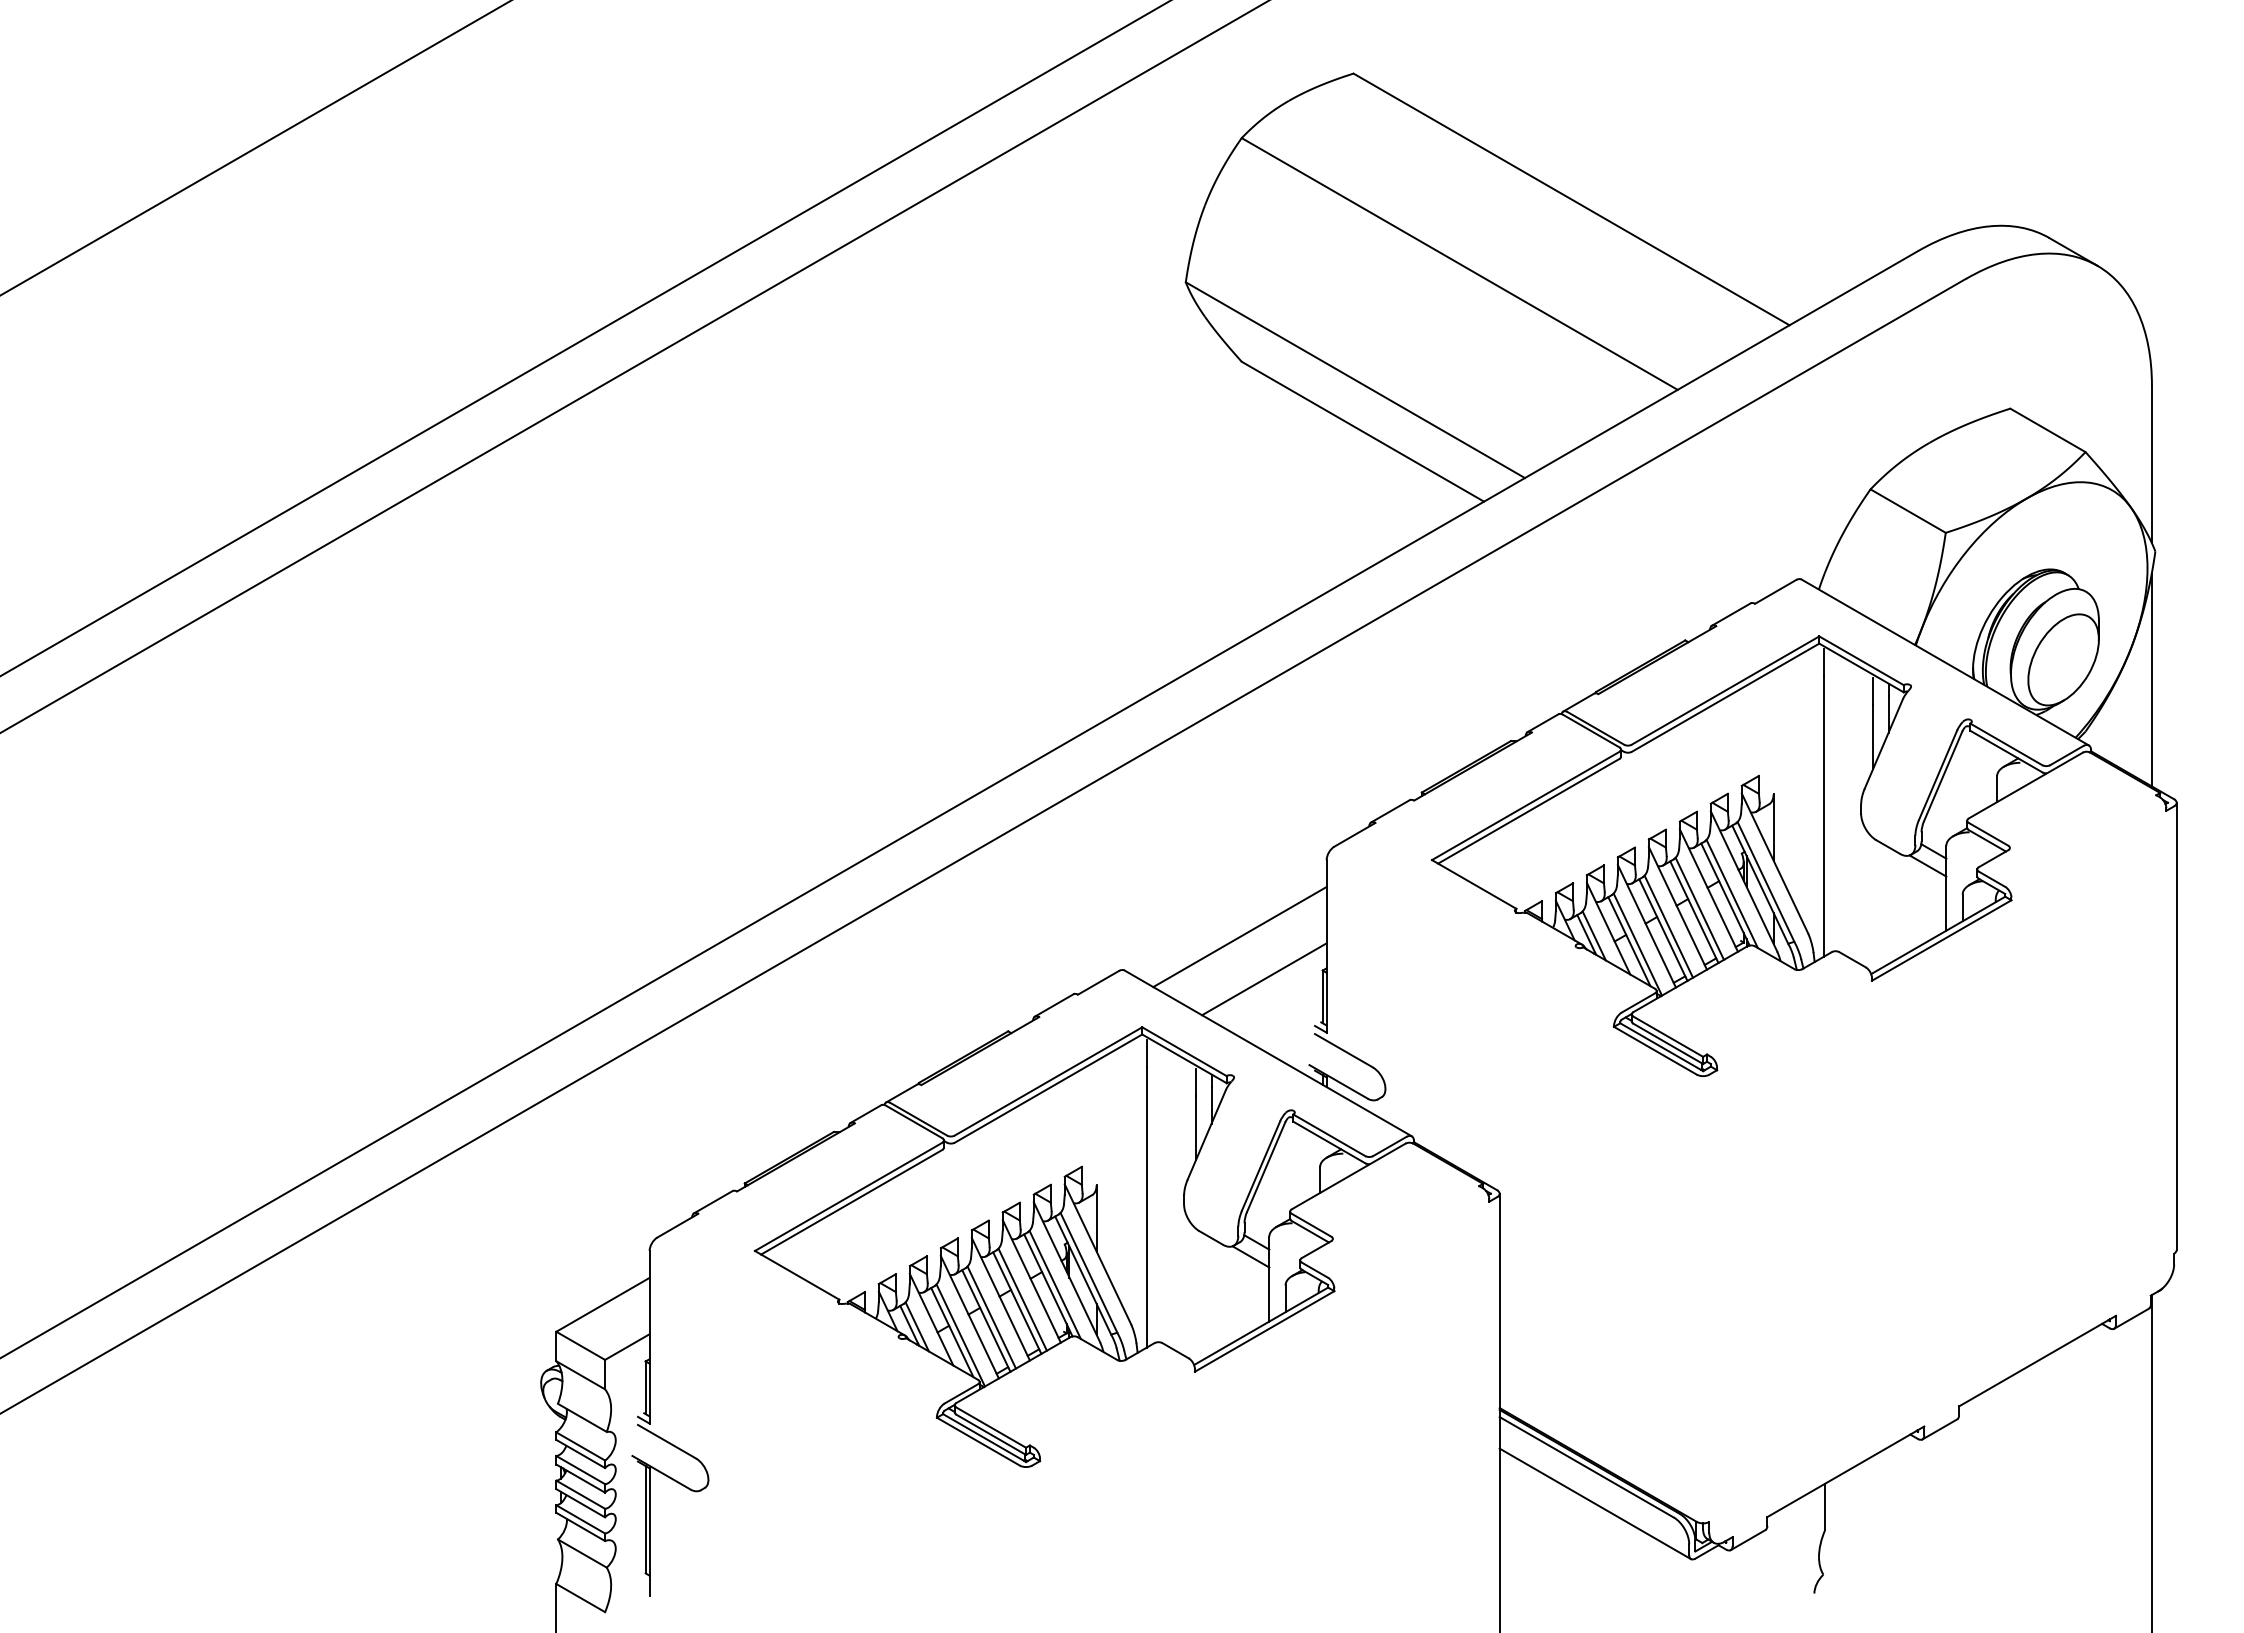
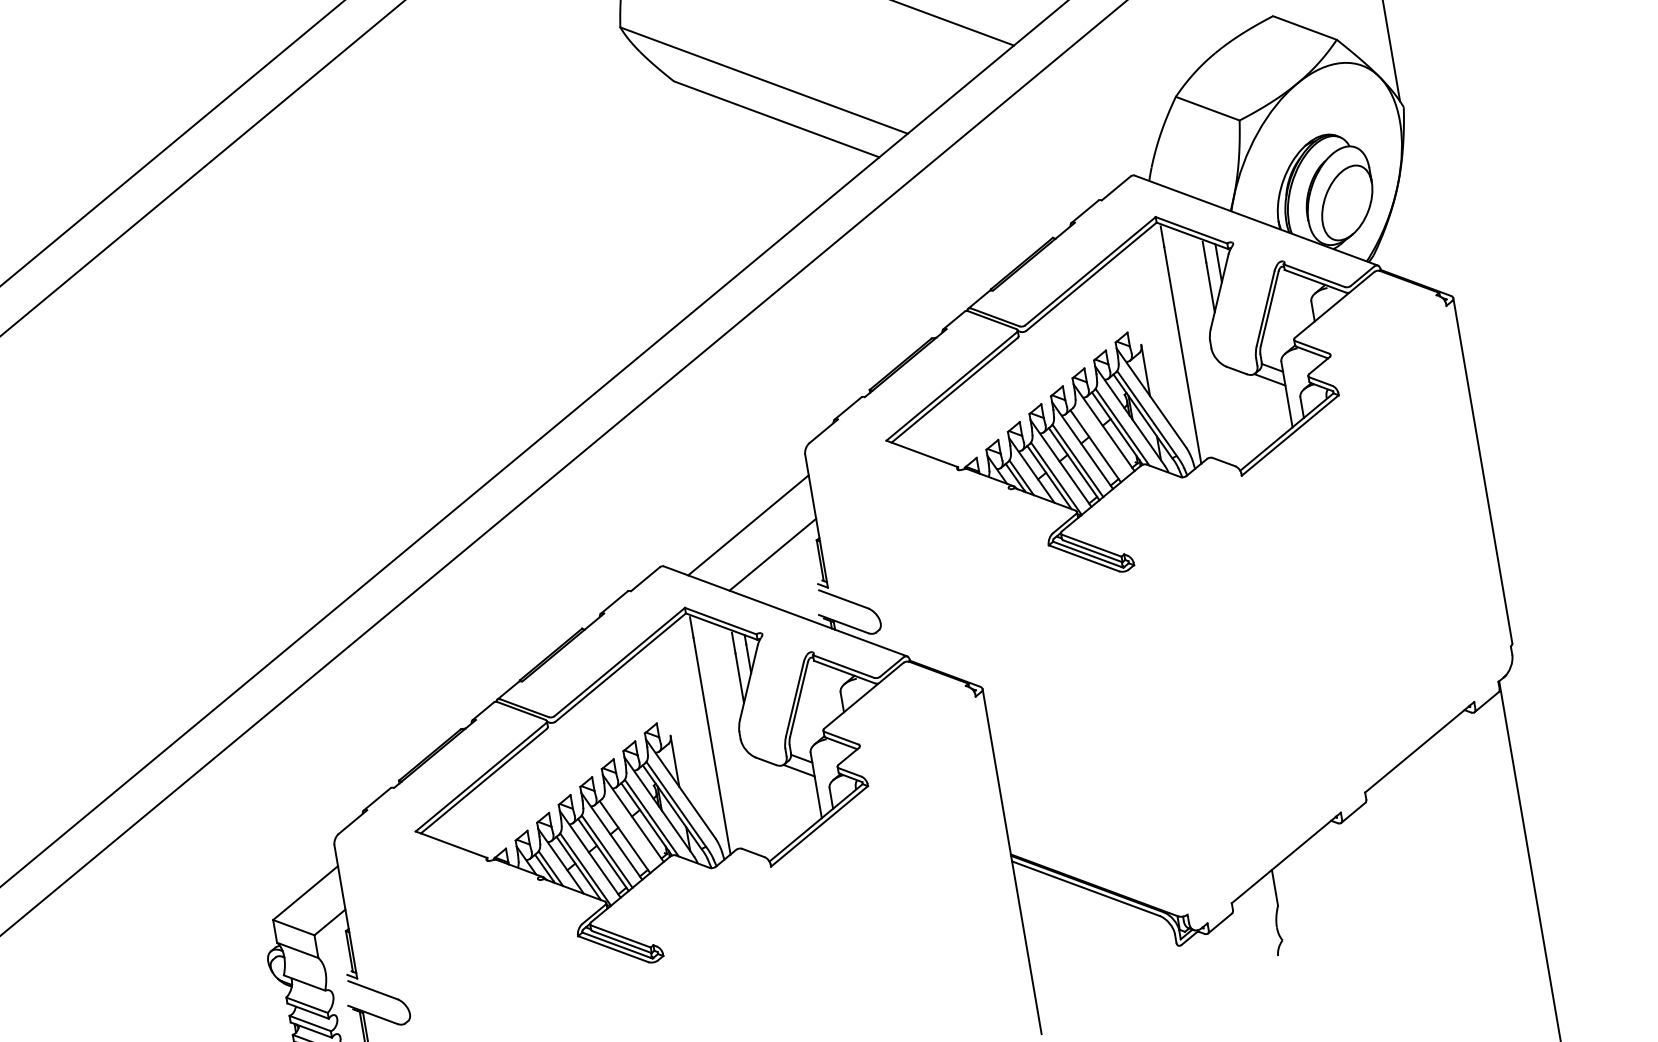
line: (2151, 679) -> (1417, 206), removed
line: (1699, 908) -> (1099, 442), removed
line: (1022, 1299) -> (628, 833), removed
line: (1594, 1503) -> (1096, 915), removed

